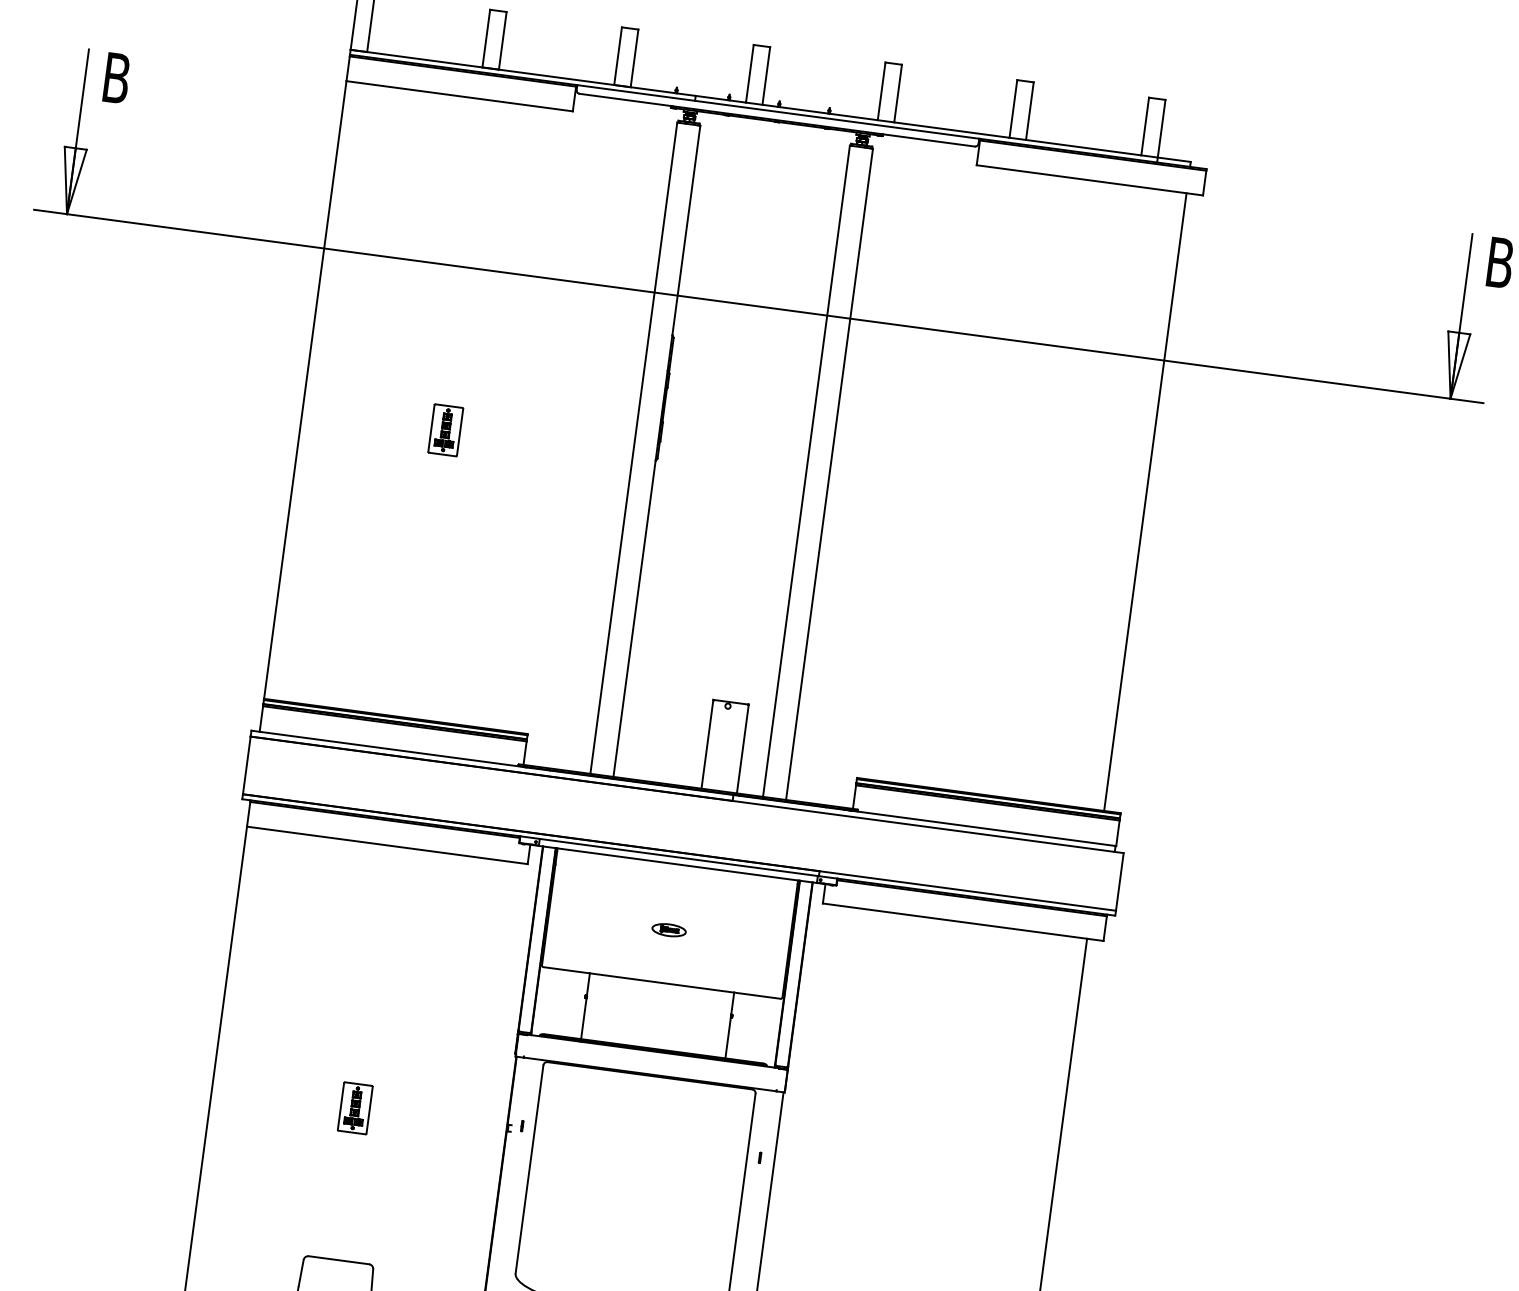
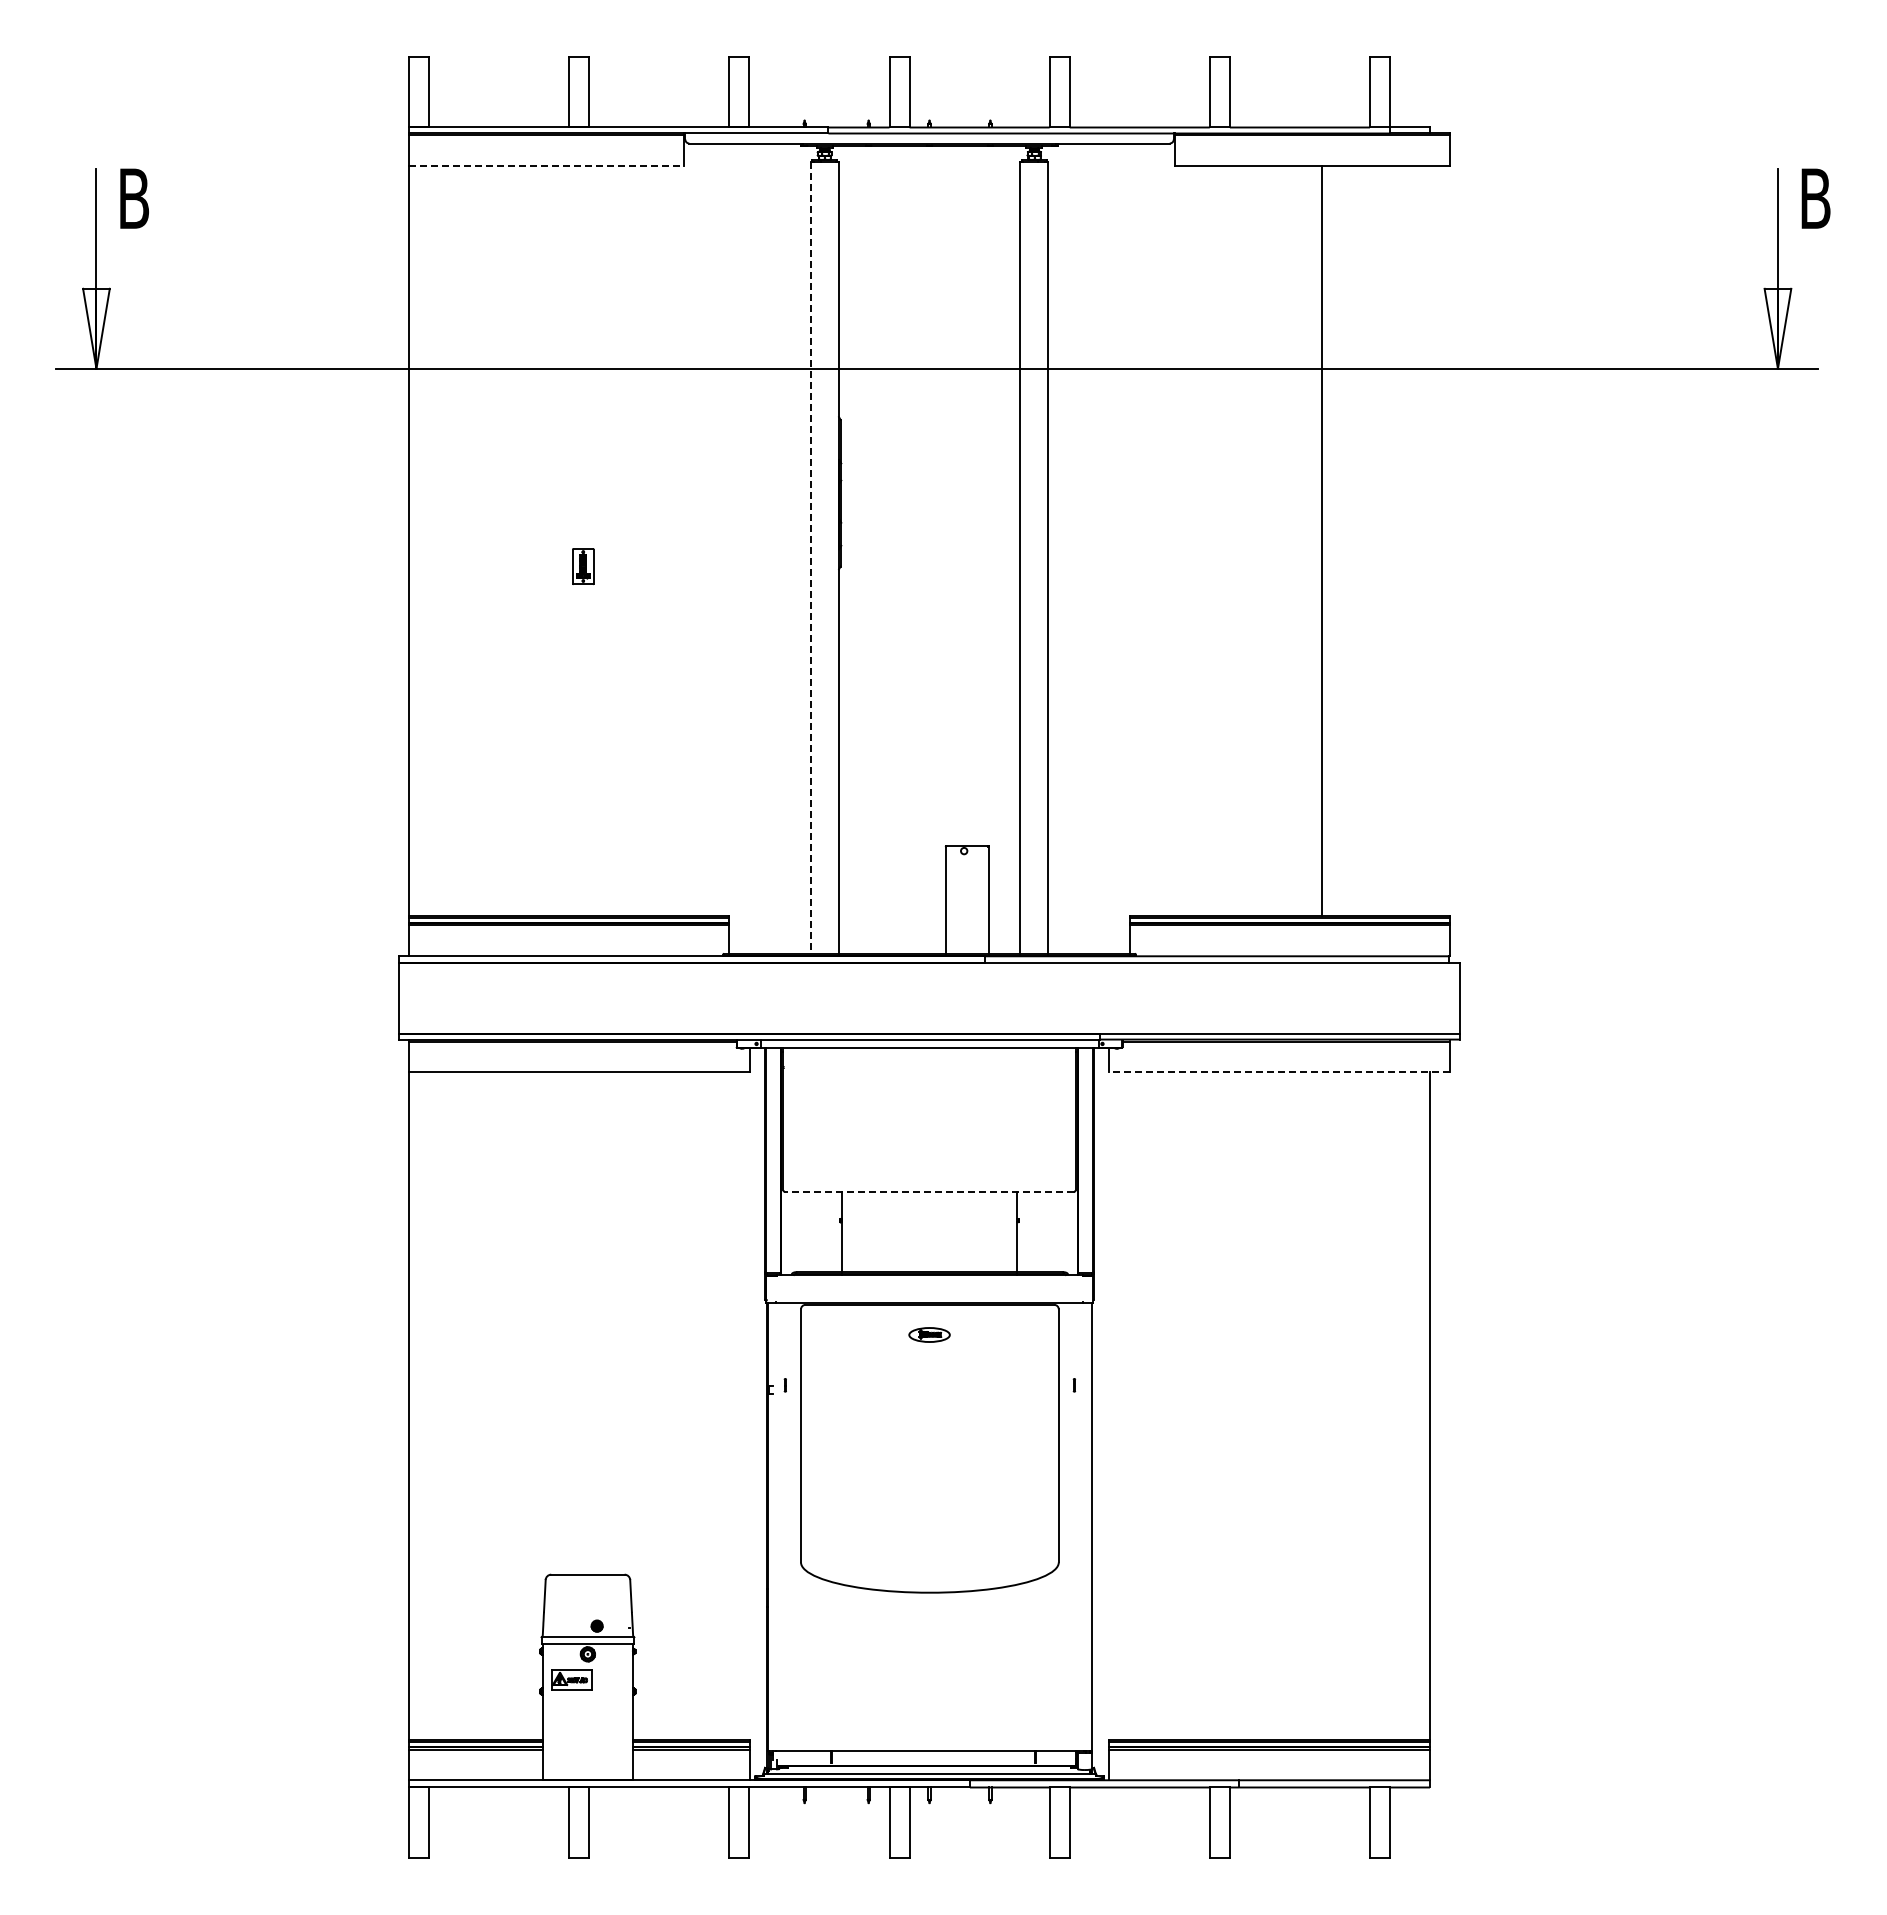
line: (459, 96) -> (546, 165), solid -> dashed
part: (446, 430) -> (583, 566), size x0.6
line: (633, 448) -> (810, 558), solid -> dashed
line: (1145, 501) -> (1322, 540), moved
line: (963, 922) -> (1279, 1071), solid -> dashed
part: (669, 929) -> (929, 1334), moved
line: (661, 983) -> (929, 1192), solid -> dashed
part: (355, 1108) -> (583, 1390), removed

